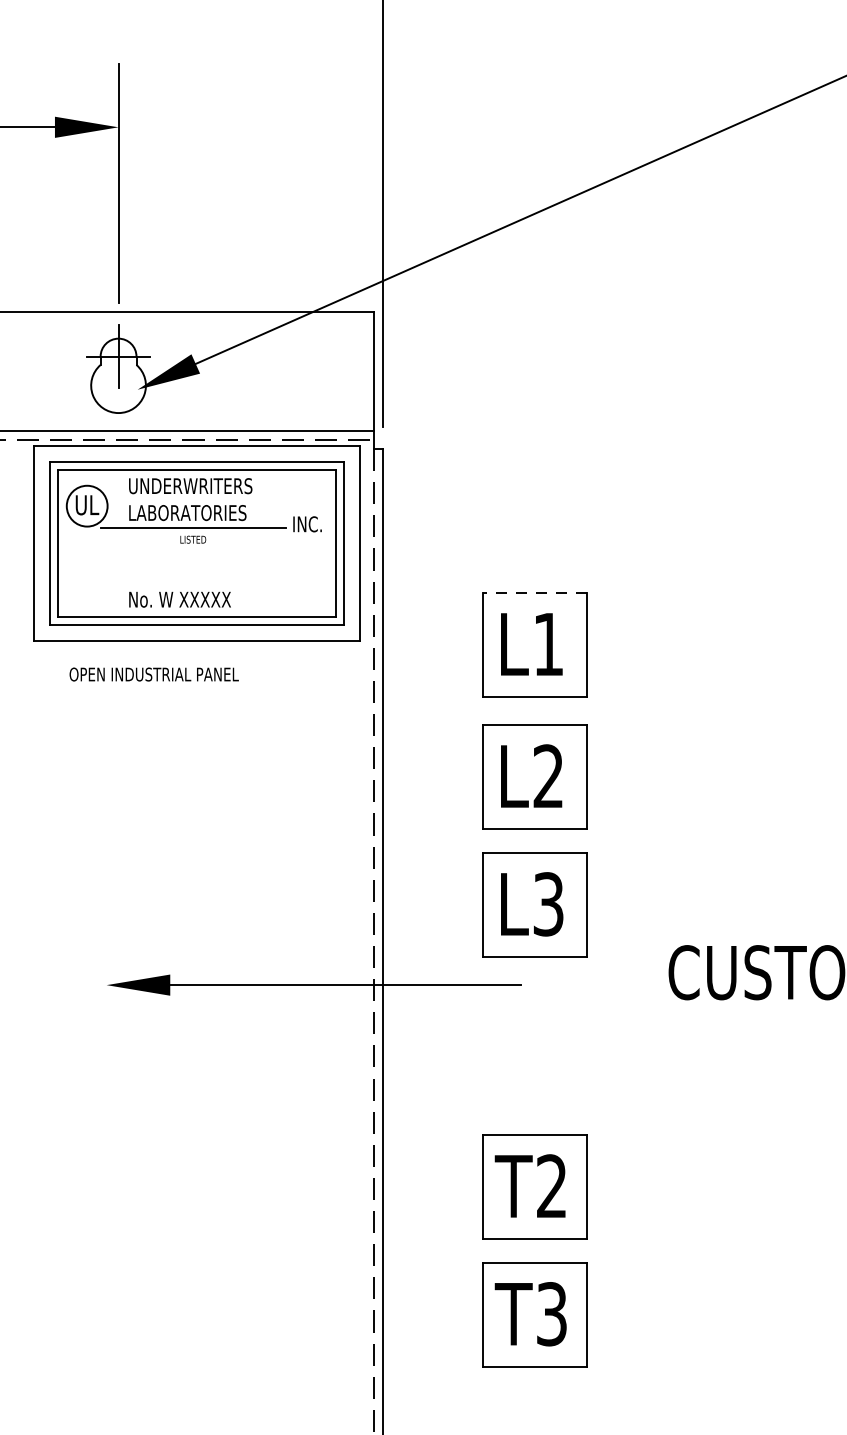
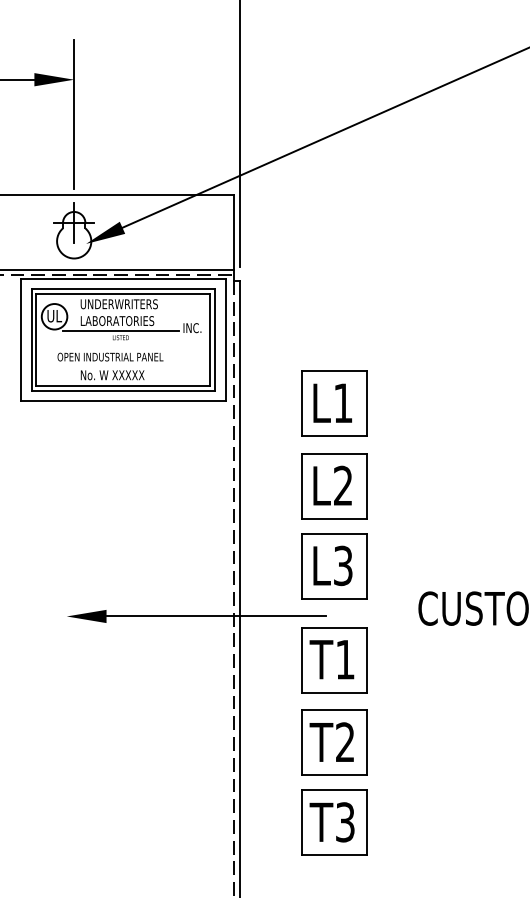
line: (534, 593) -> (334, 371), dashed -> solid
text: (154, 673) -> (110, 356), moved
part: (534, 1055) -> (334, 660), added

